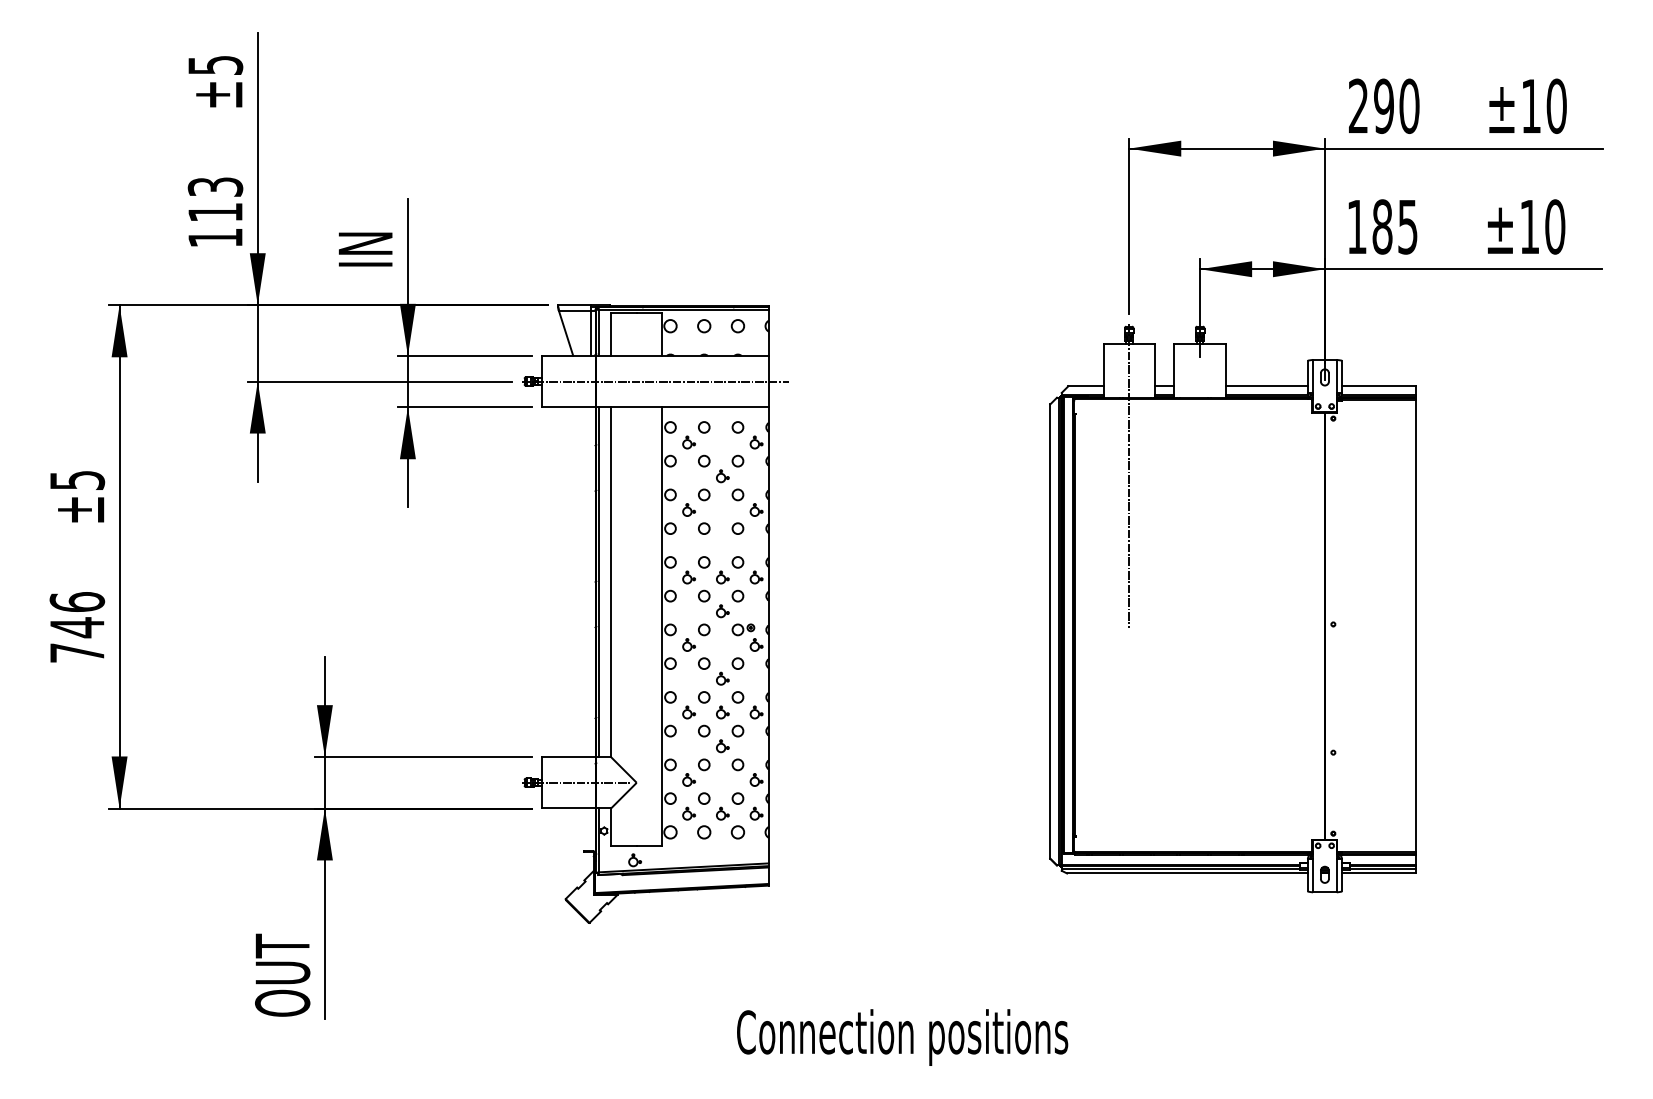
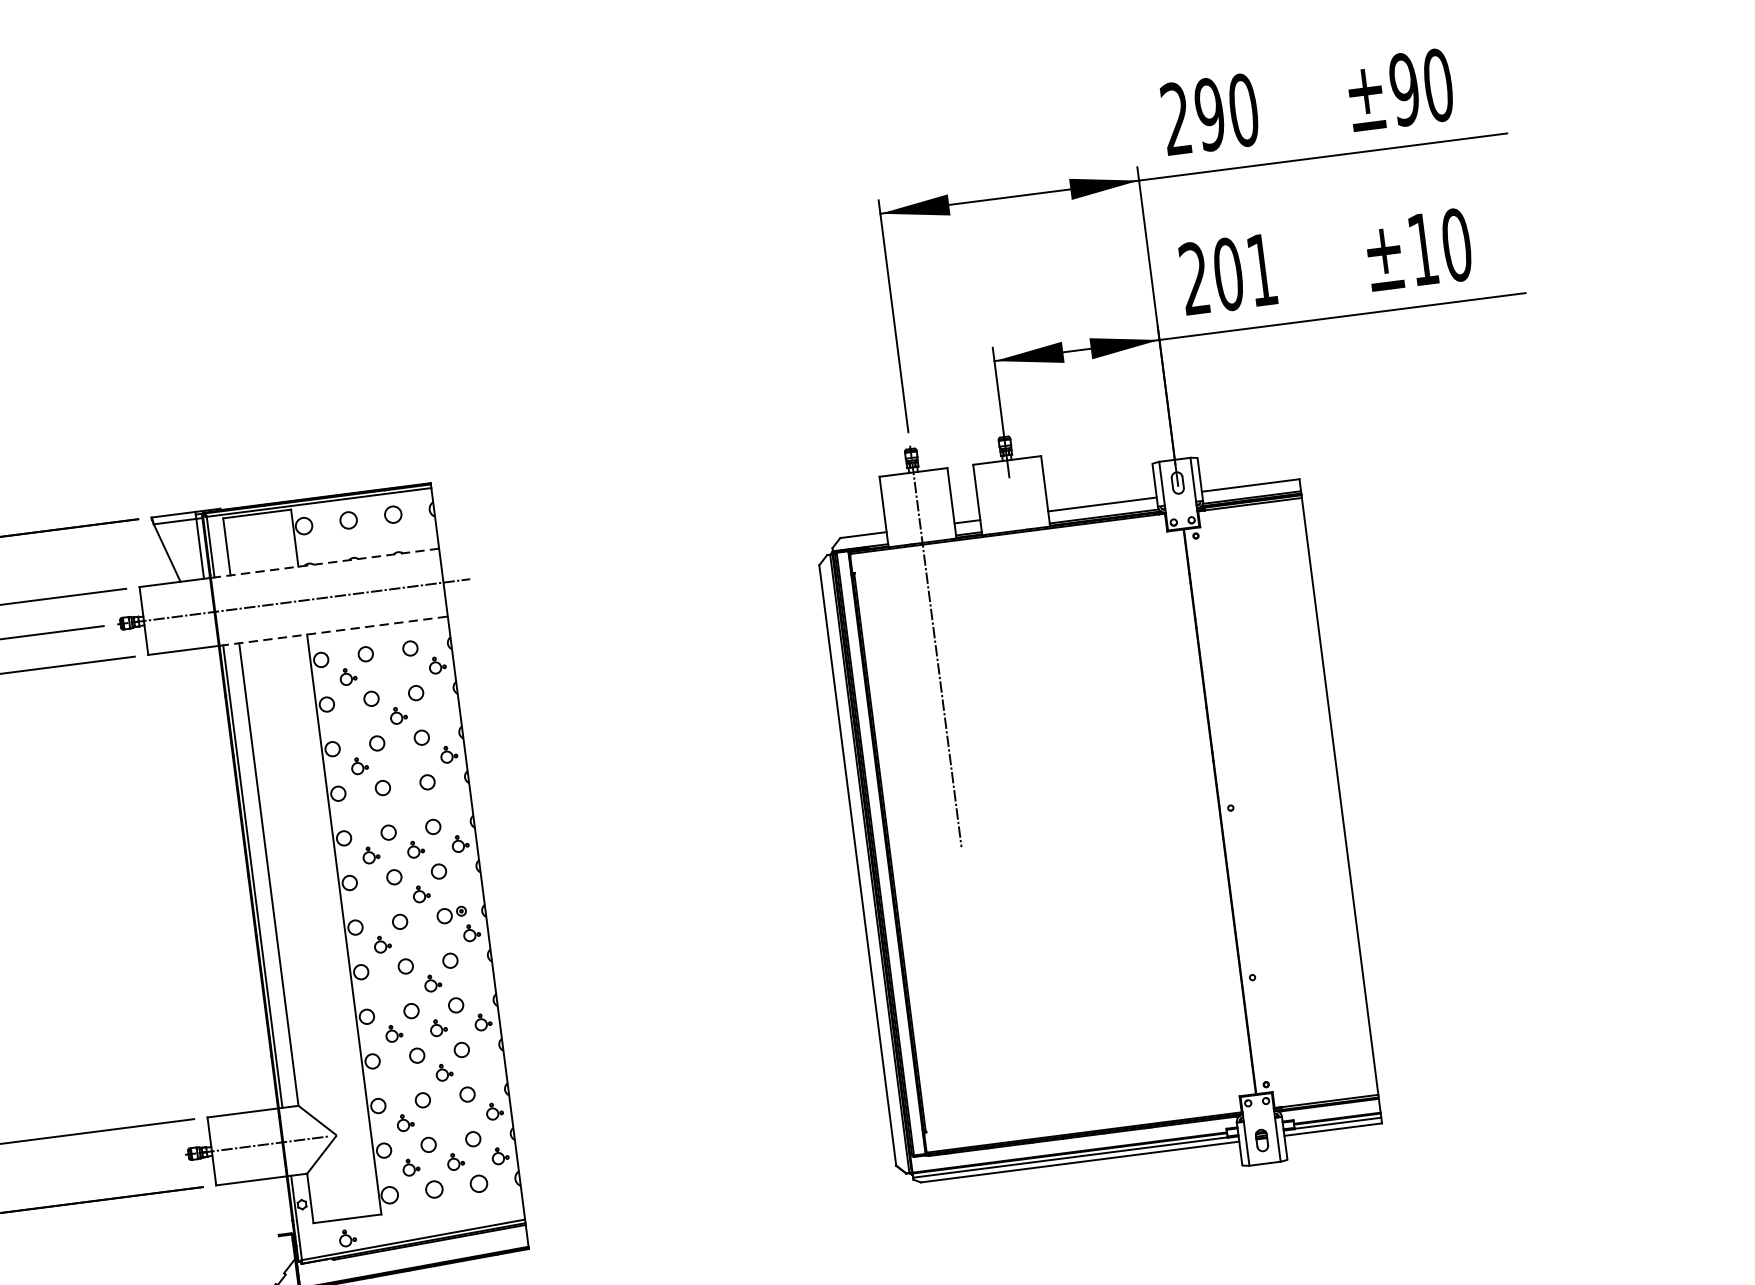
text: (1531, 106) -> (1405, 89), ±10 -> ±90
text: (1382, 226) -> (1228, 273), 185 -> 201
line: (682, 355) -> (324, 562), solid -> dashed
line: (683, 407) -> (335, 631), solid -> dashed

